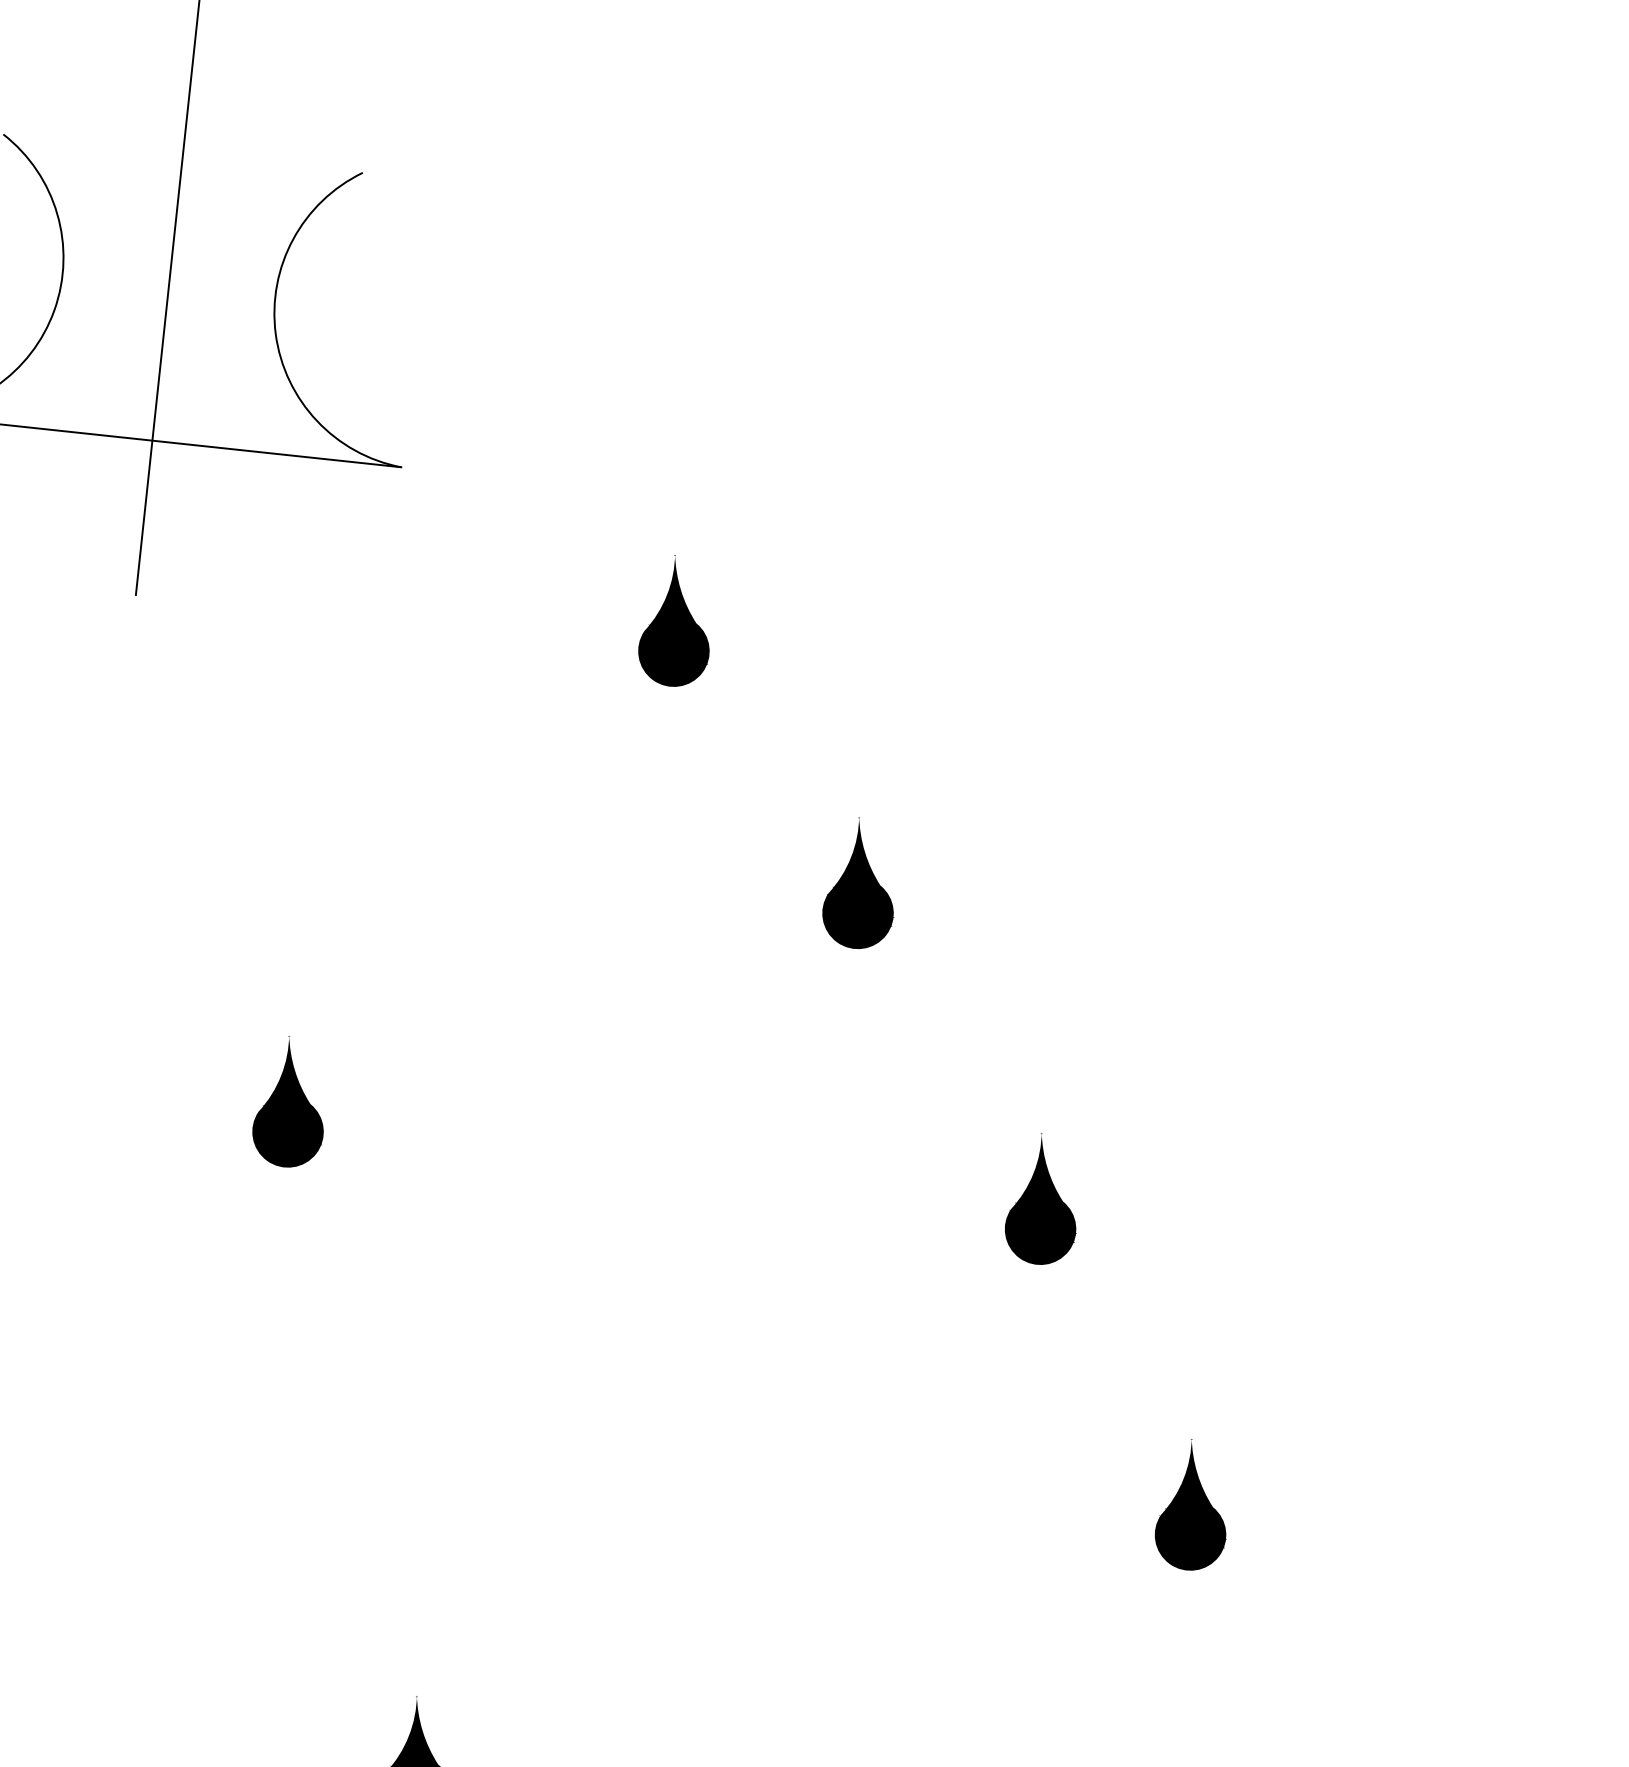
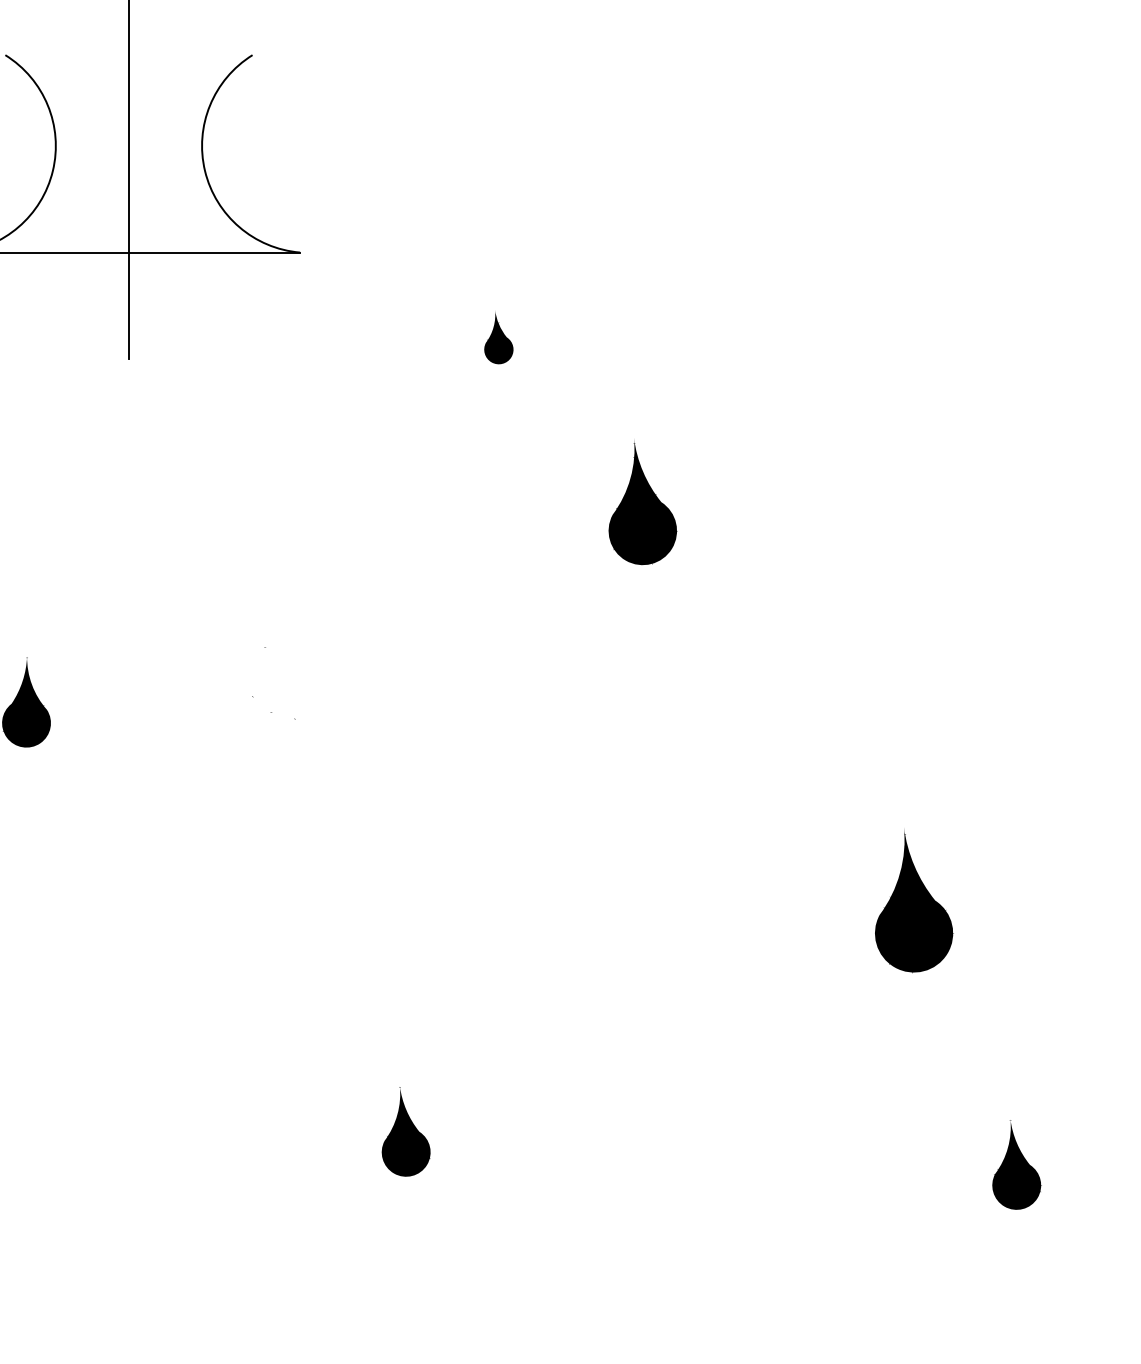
part: (676, 621) -> (498, 337), size x0.6
part: (862, 882) -> (643, 501), size x1.4
fill: (291, 1101) -> (271, 691), removed
part: (1044, 1199) -> (790, 703), removed
part: (1194, 1505) -> (914, 900), size x1.6

